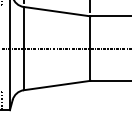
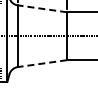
line: (57, 11) -> (42, 8), solid -> dashed
line: (57, 85) -> (42, 63), solid -> dashed

